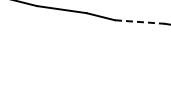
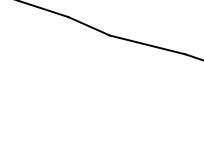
line: (139, 22) -> (146, 45), dashed -> solid

